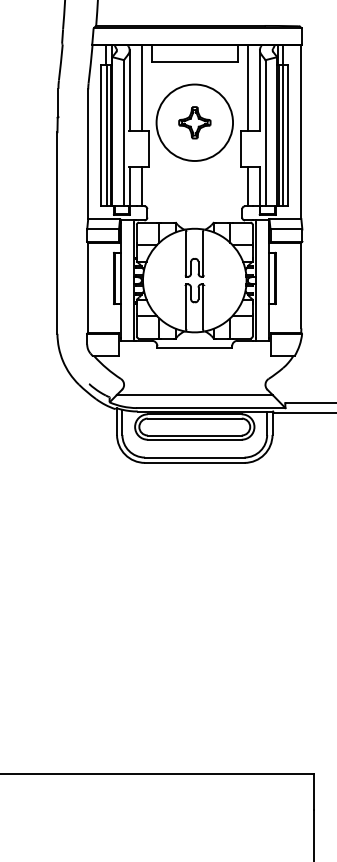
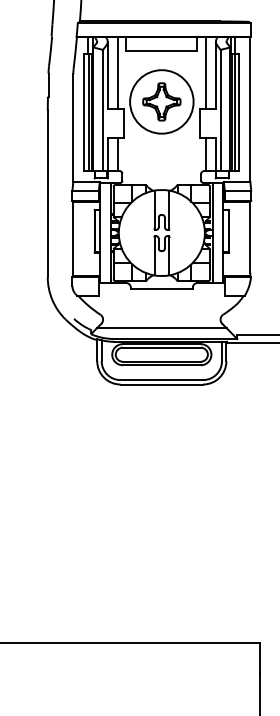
part: (194, 122) -> (161, 101), size x1.43

